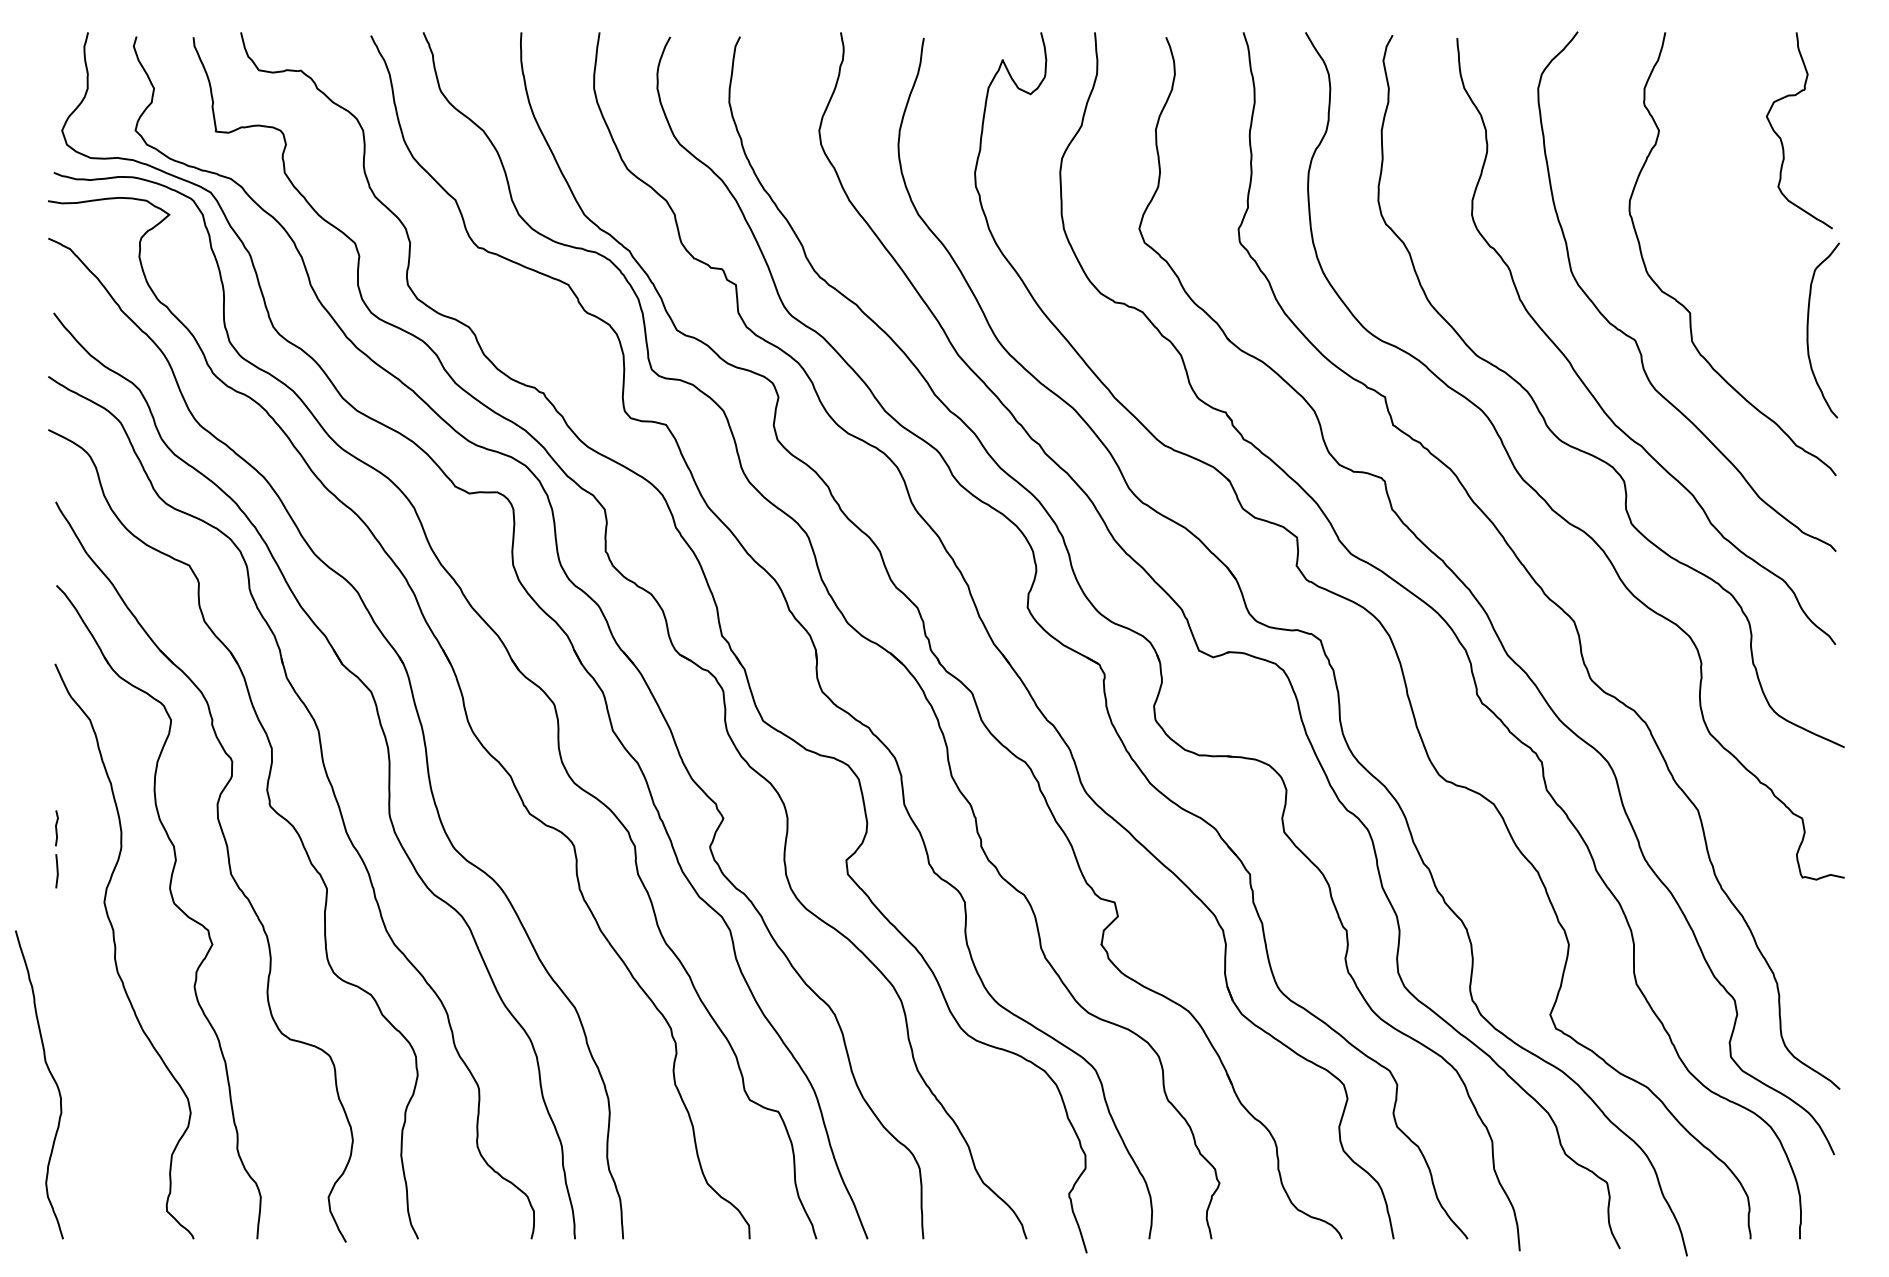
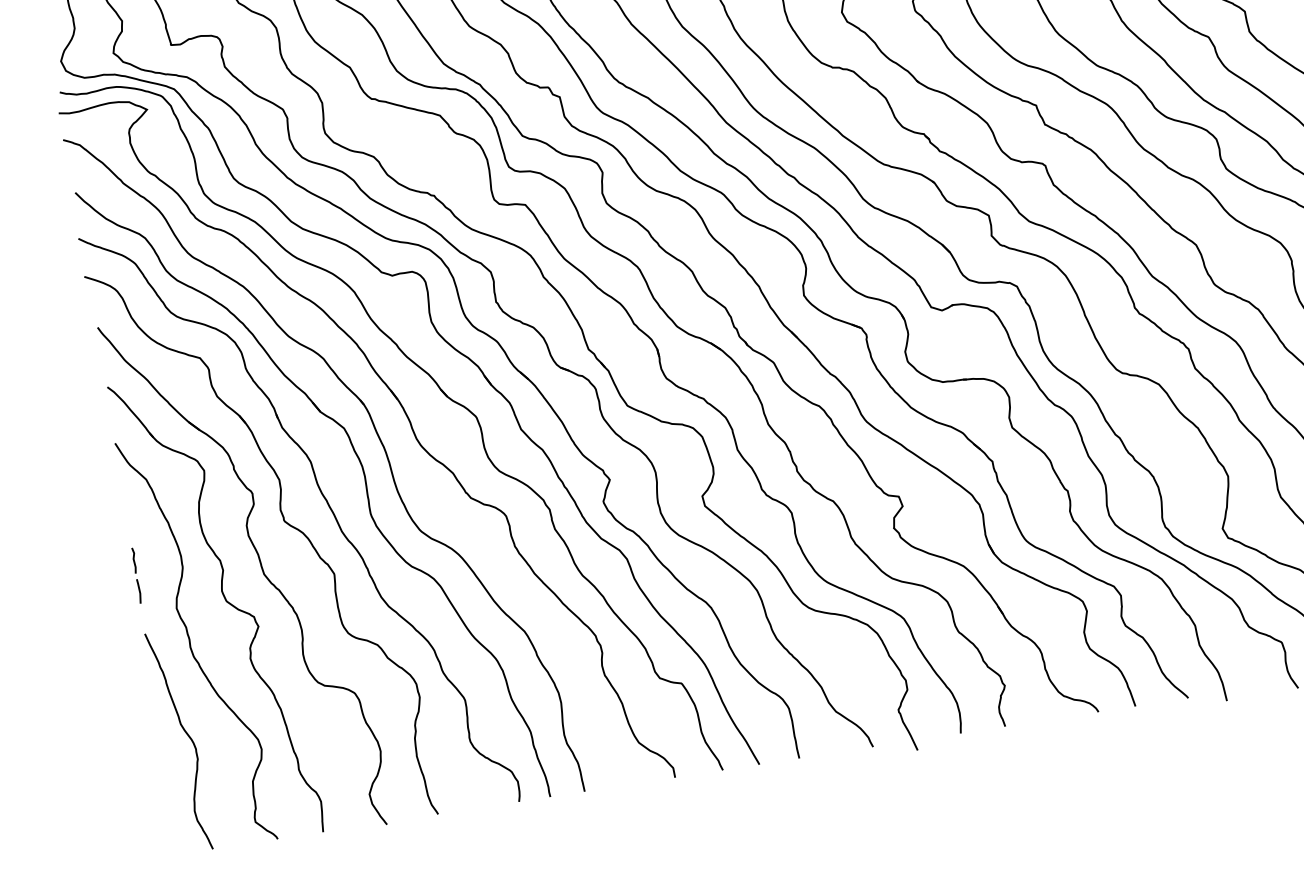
curve: (50, 1075) -> (185, 733), moved

